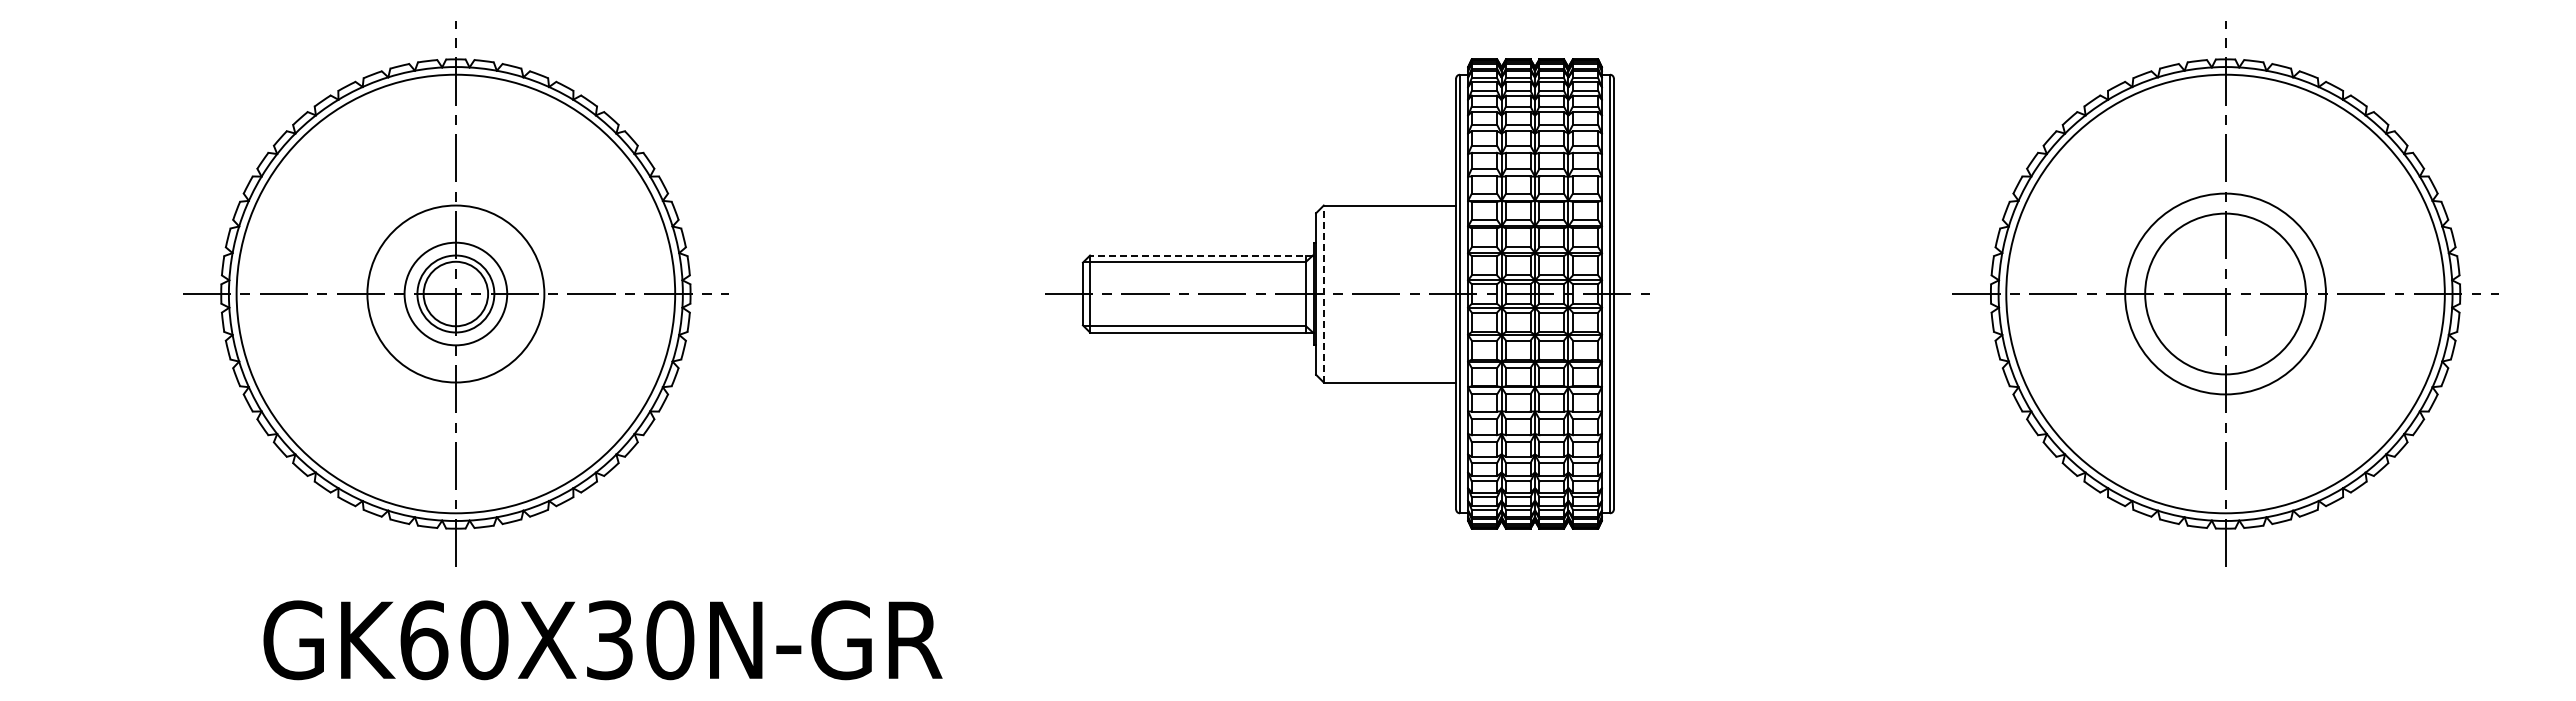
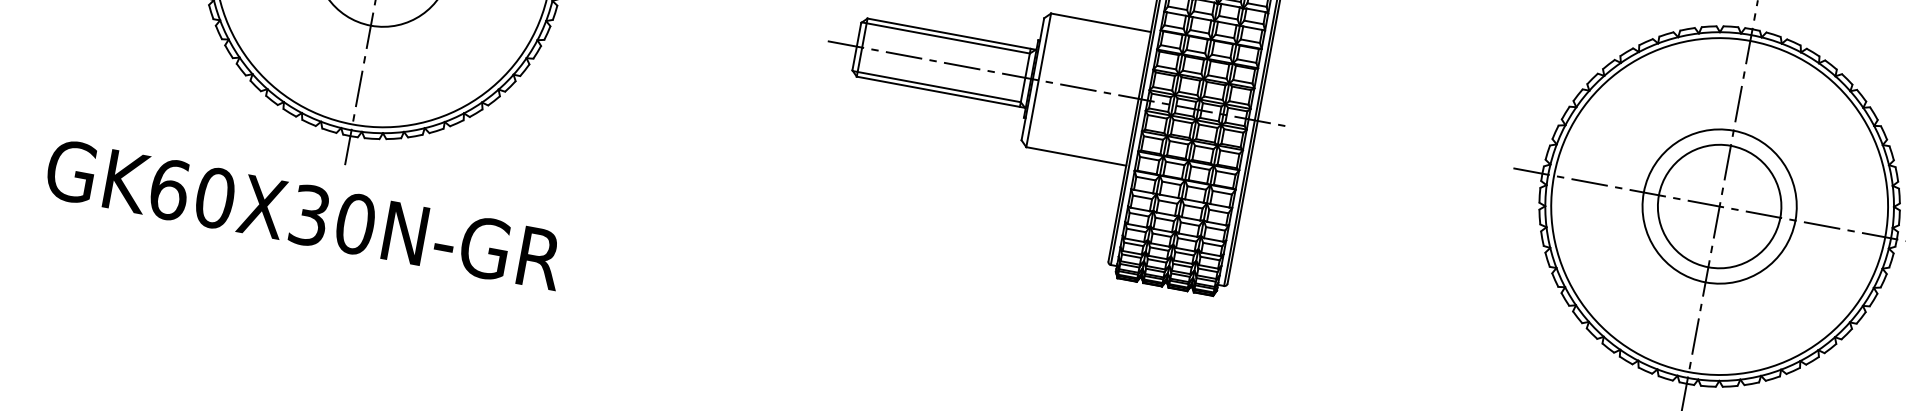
line: (1201, 255) -> (951, 34), dashed -> solid
line: (1323, 293) -> (1038, 79), dashed -> solid
text: (602, 640) -> (304, 214), moved

